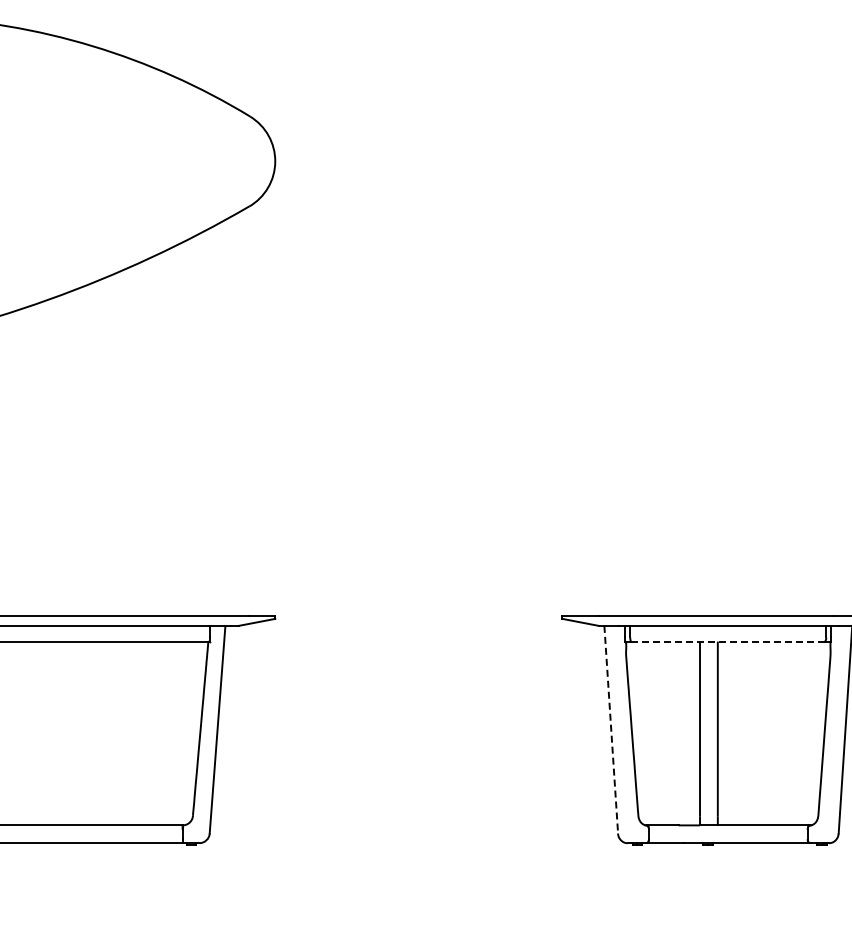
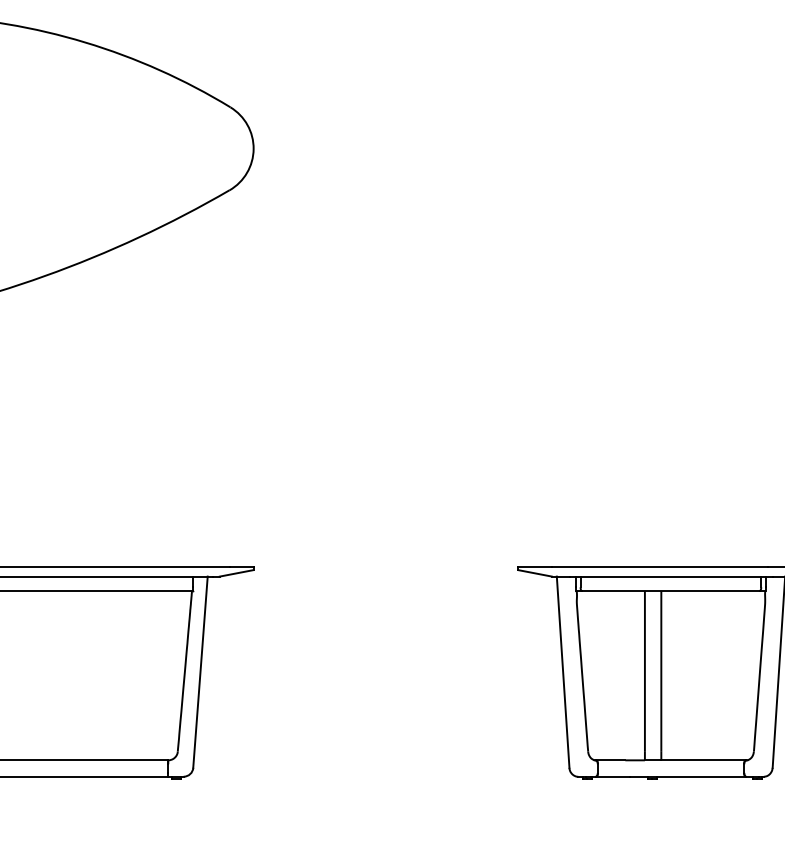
line: (727, 641) -> (670, 590), dashed -> solid
line: (611, 730) -> (563, 672), dashed -> solid

